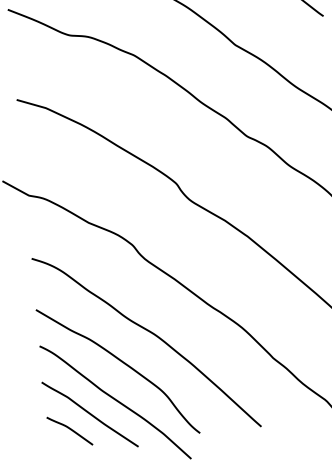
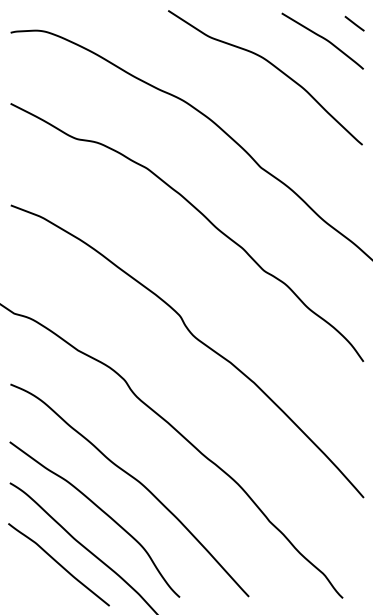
curve: (69, 429) -> (34, 579), removed

